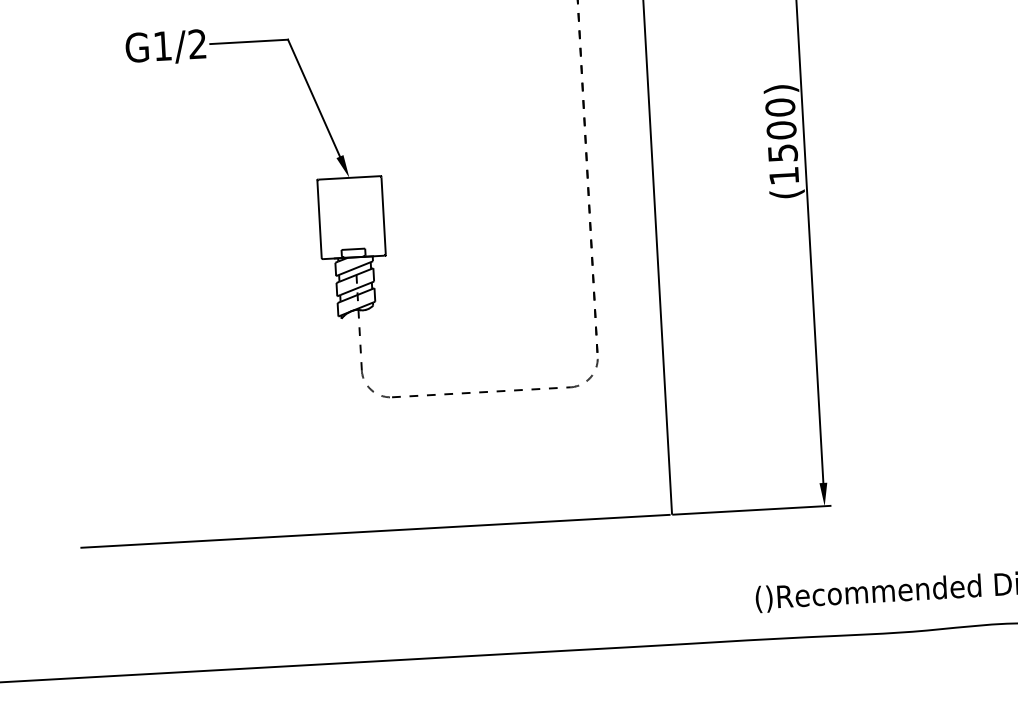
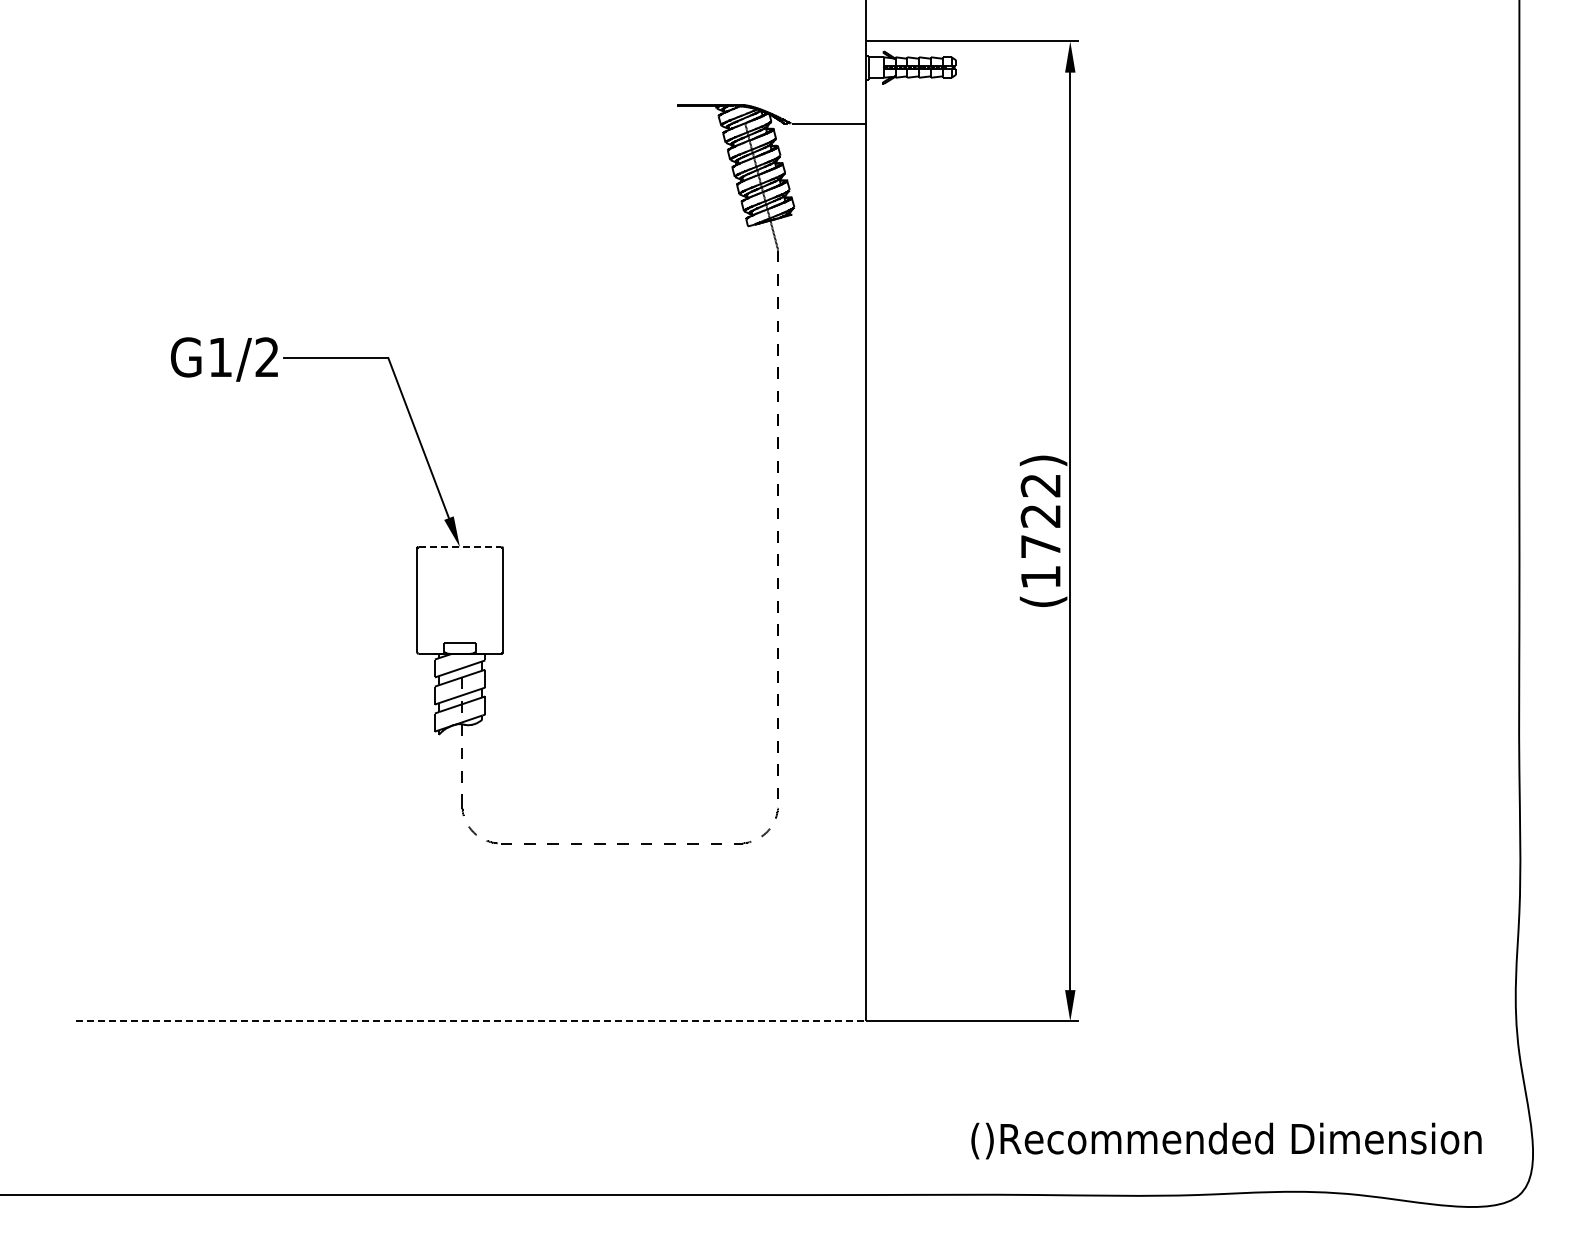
text: (781, 129) -> (1040, 515), (1500) -> (1722)
line: (349, 178) -> (460, 547), solid -> dashed
line: (374, 531) -> (467, 1021), solid -> dashed

